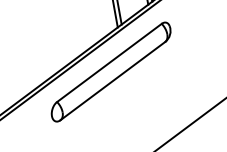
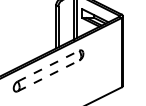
line: (110, 61) -> (49, 65), solid -> dashed
line: (114, 80) -> (49, 75), solid -> dashed

